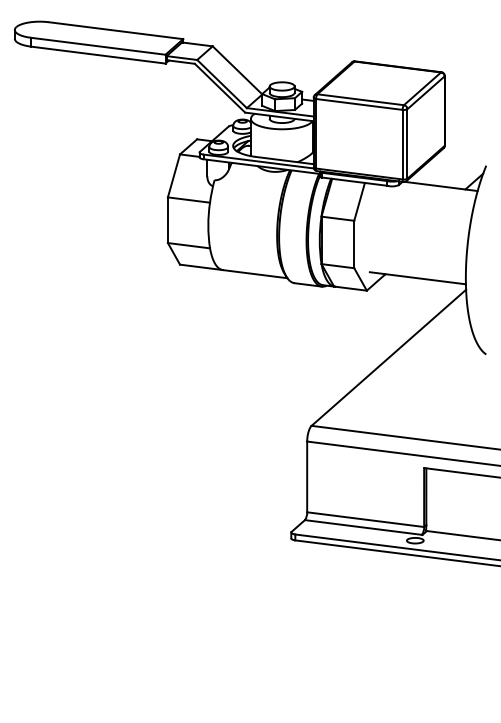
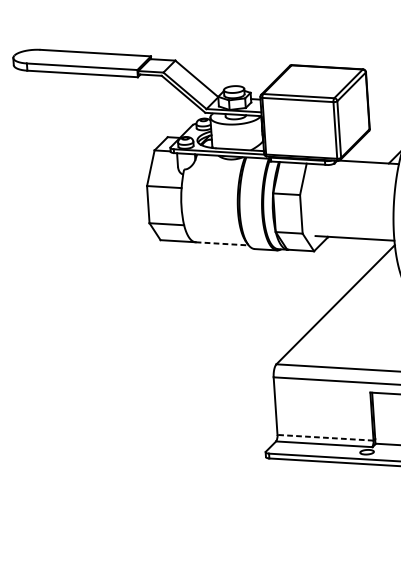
line: (255, 274) -> (222, 244), solid -> dashed
line: (365, 519) -> (325, 437), solid -> dashed

